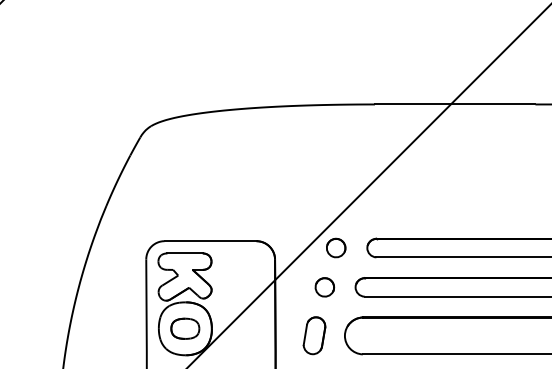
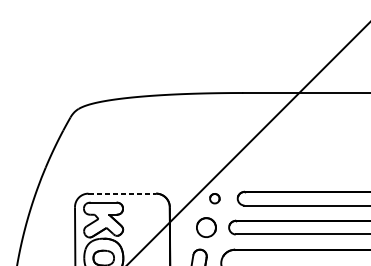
line: (211, 241) -> (123, 193), solid -> dashed
part: (336, 247) -> (215, 198), size x0.7
part: (324, 287) -> (206, 227), size x1.4

